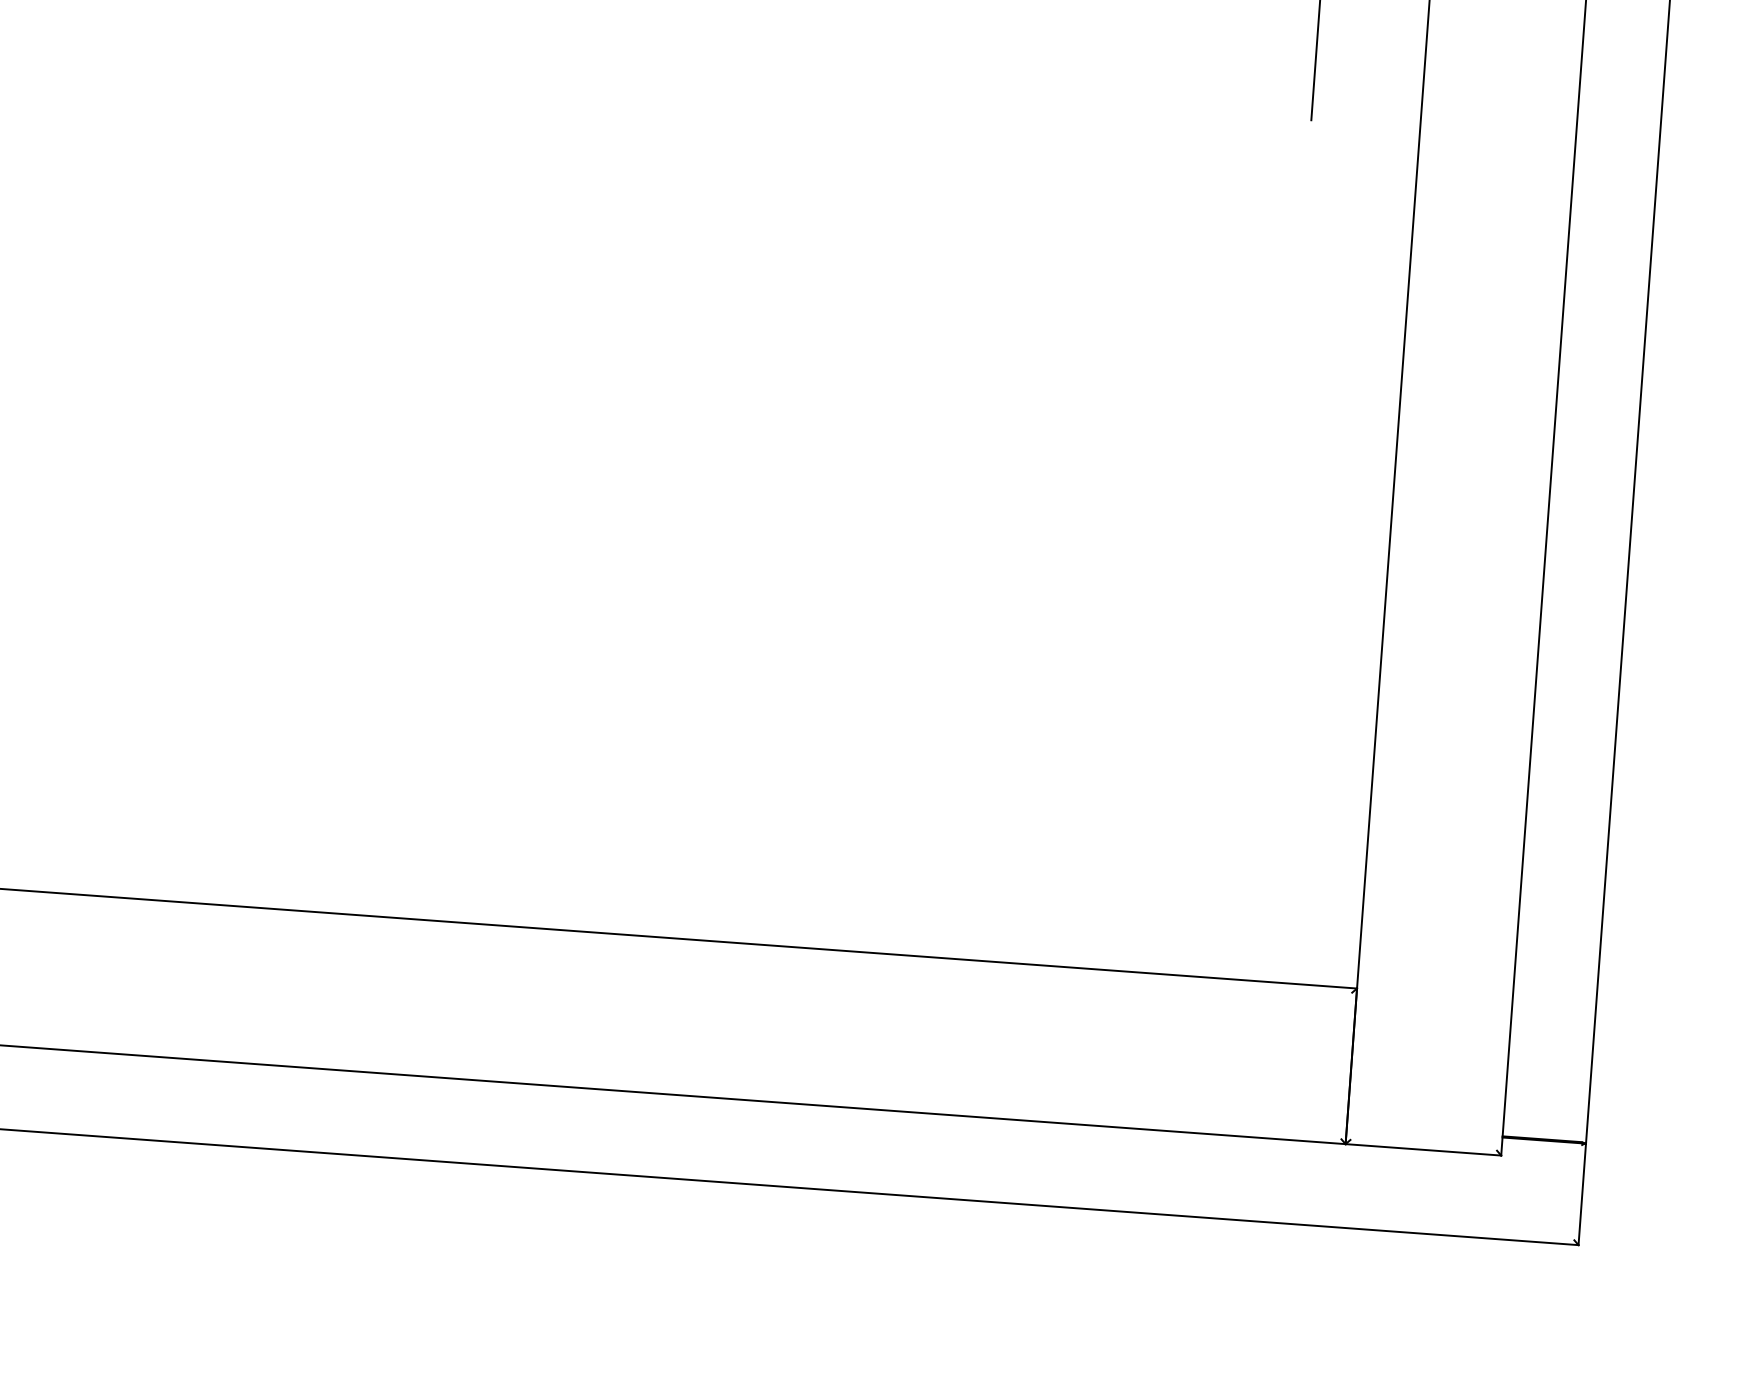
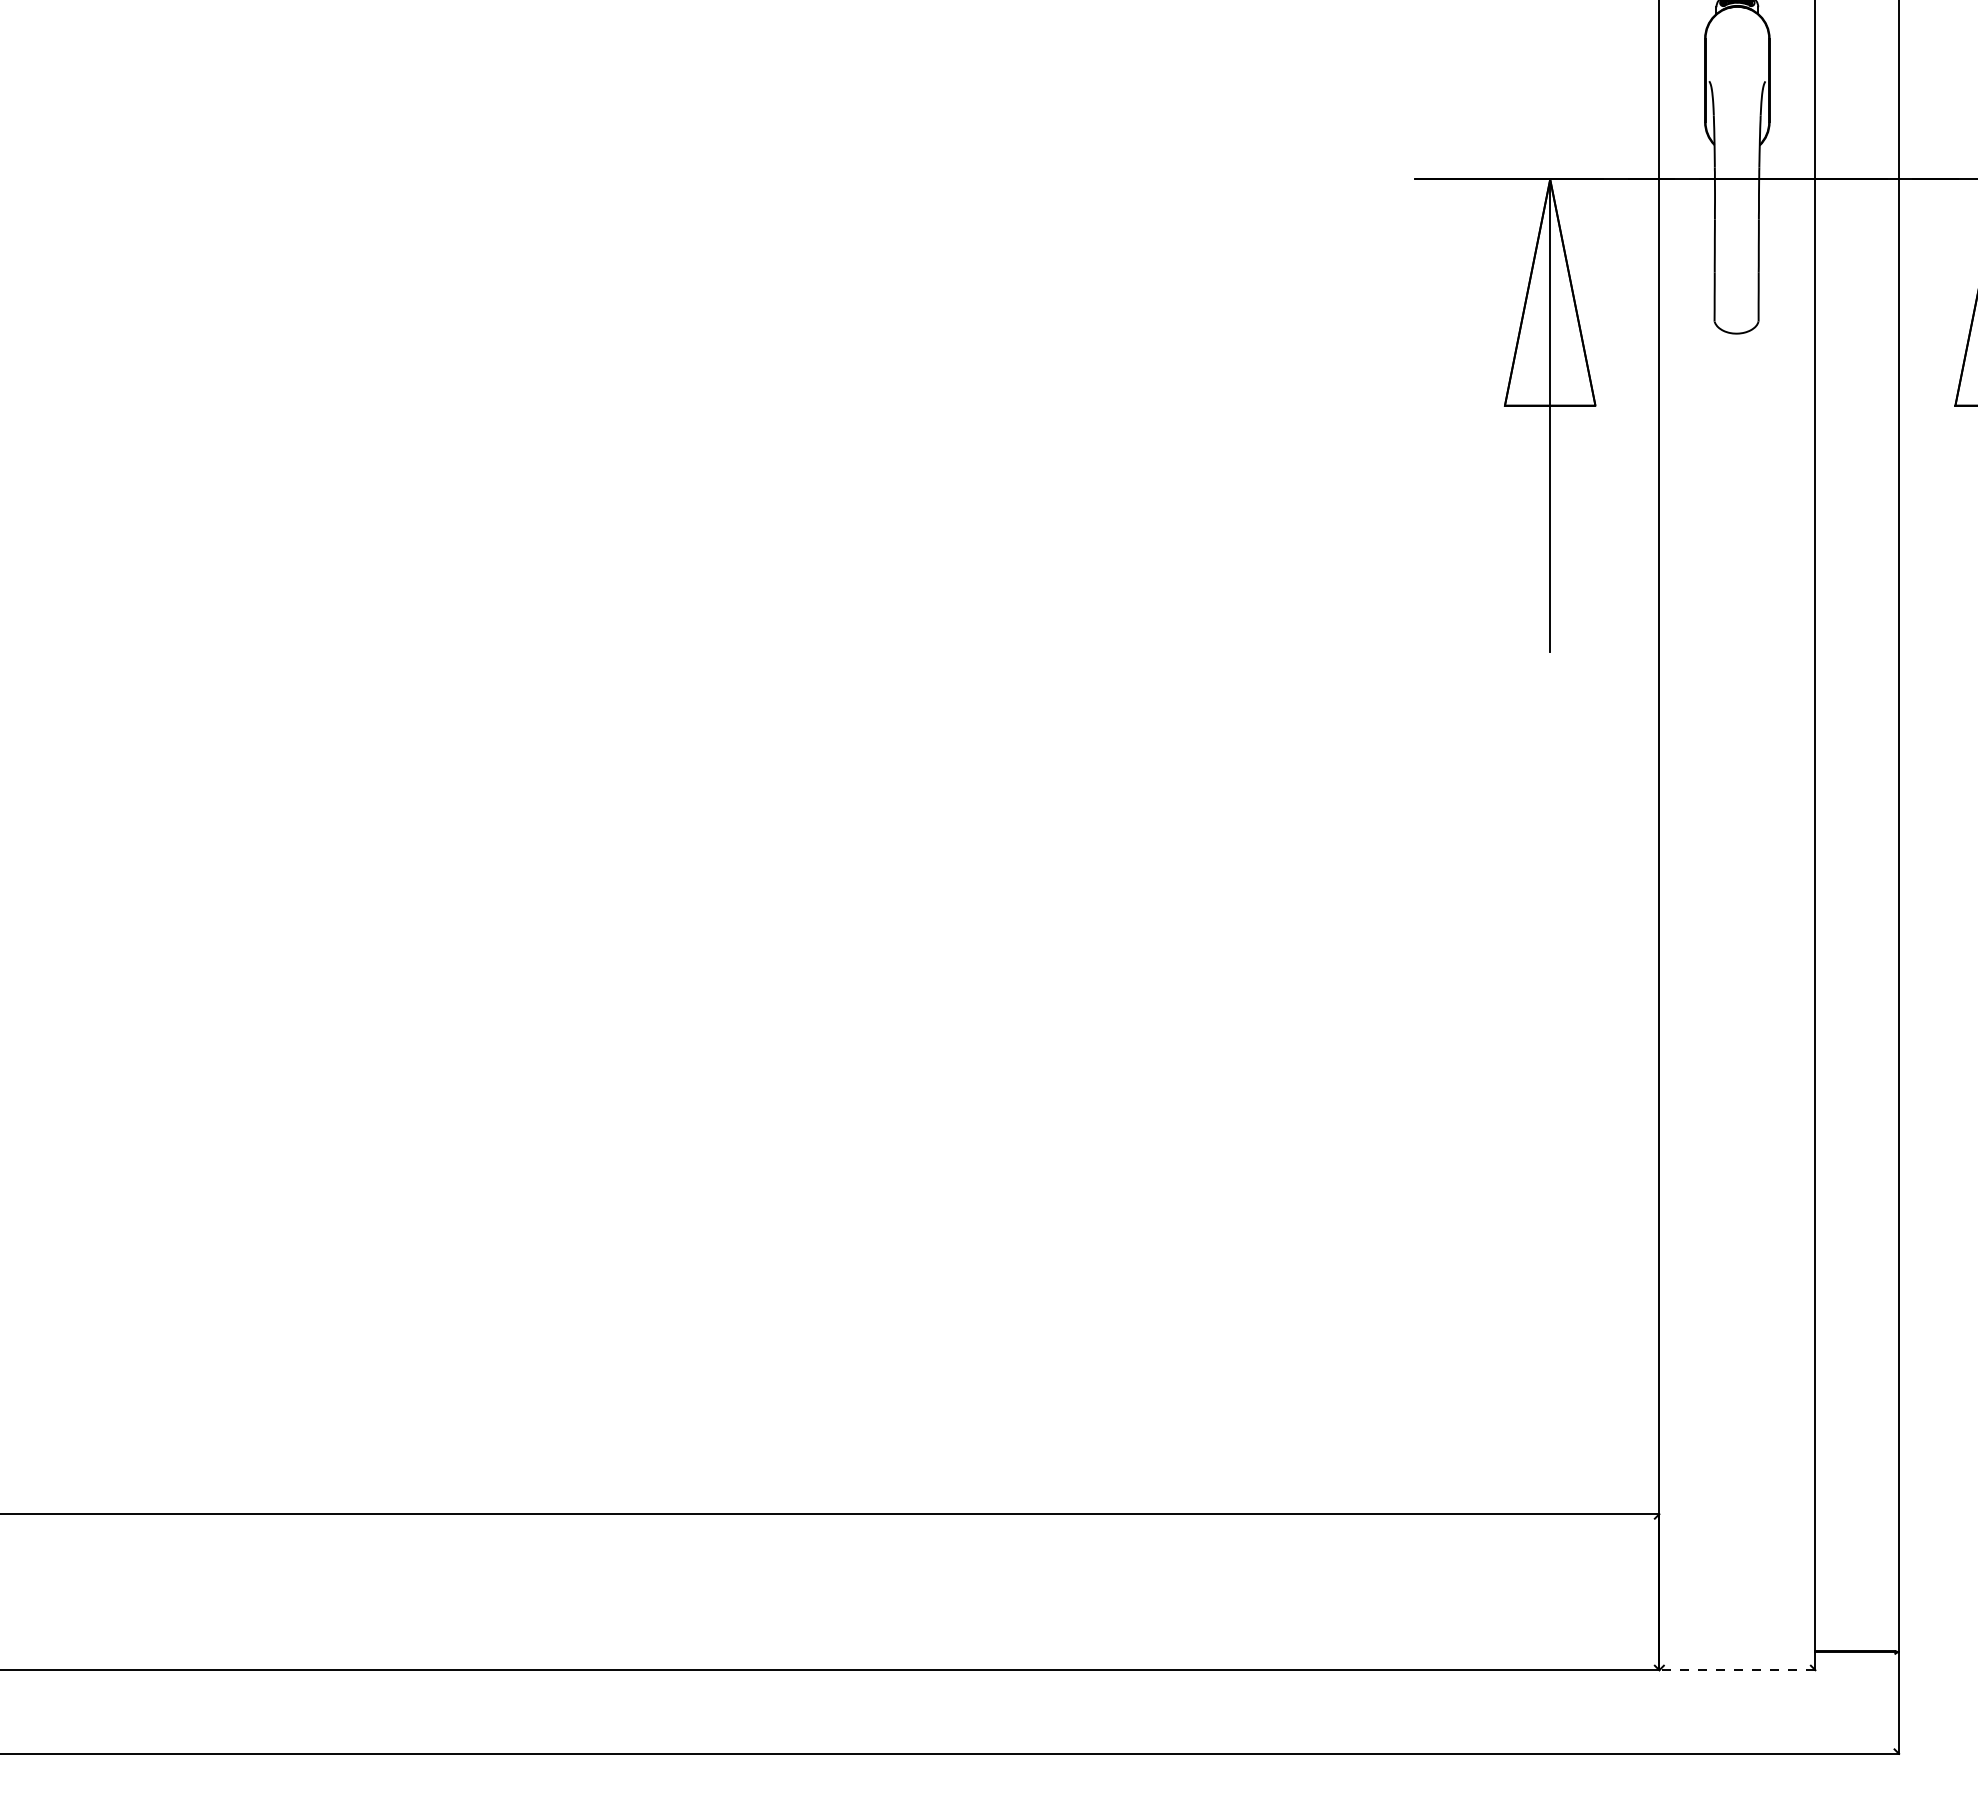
line: (1422, 1150) -> (1736, 1670), solid -> dashed

